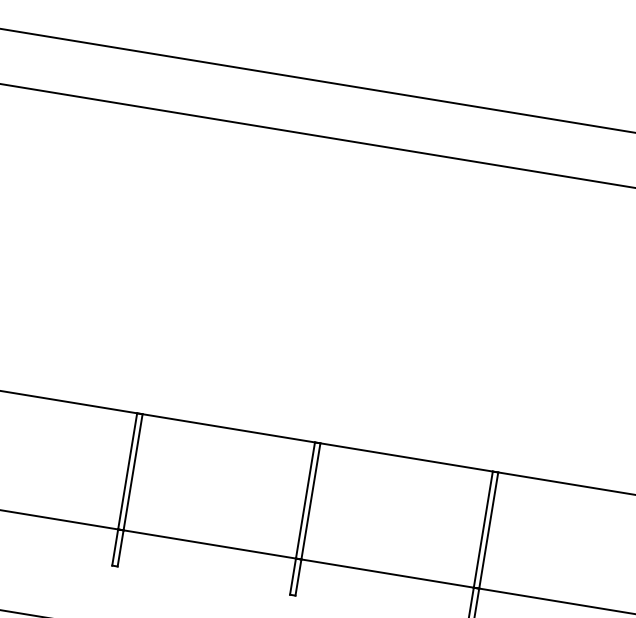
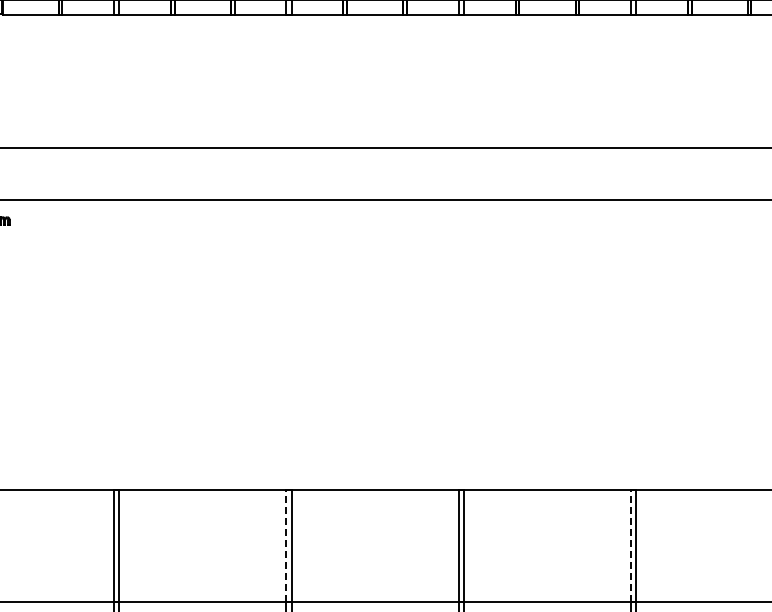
line: (127, 470) -> (286, 545), solid -> dashed
line: (483, 529) -> (630, 545), solid -> dashed

